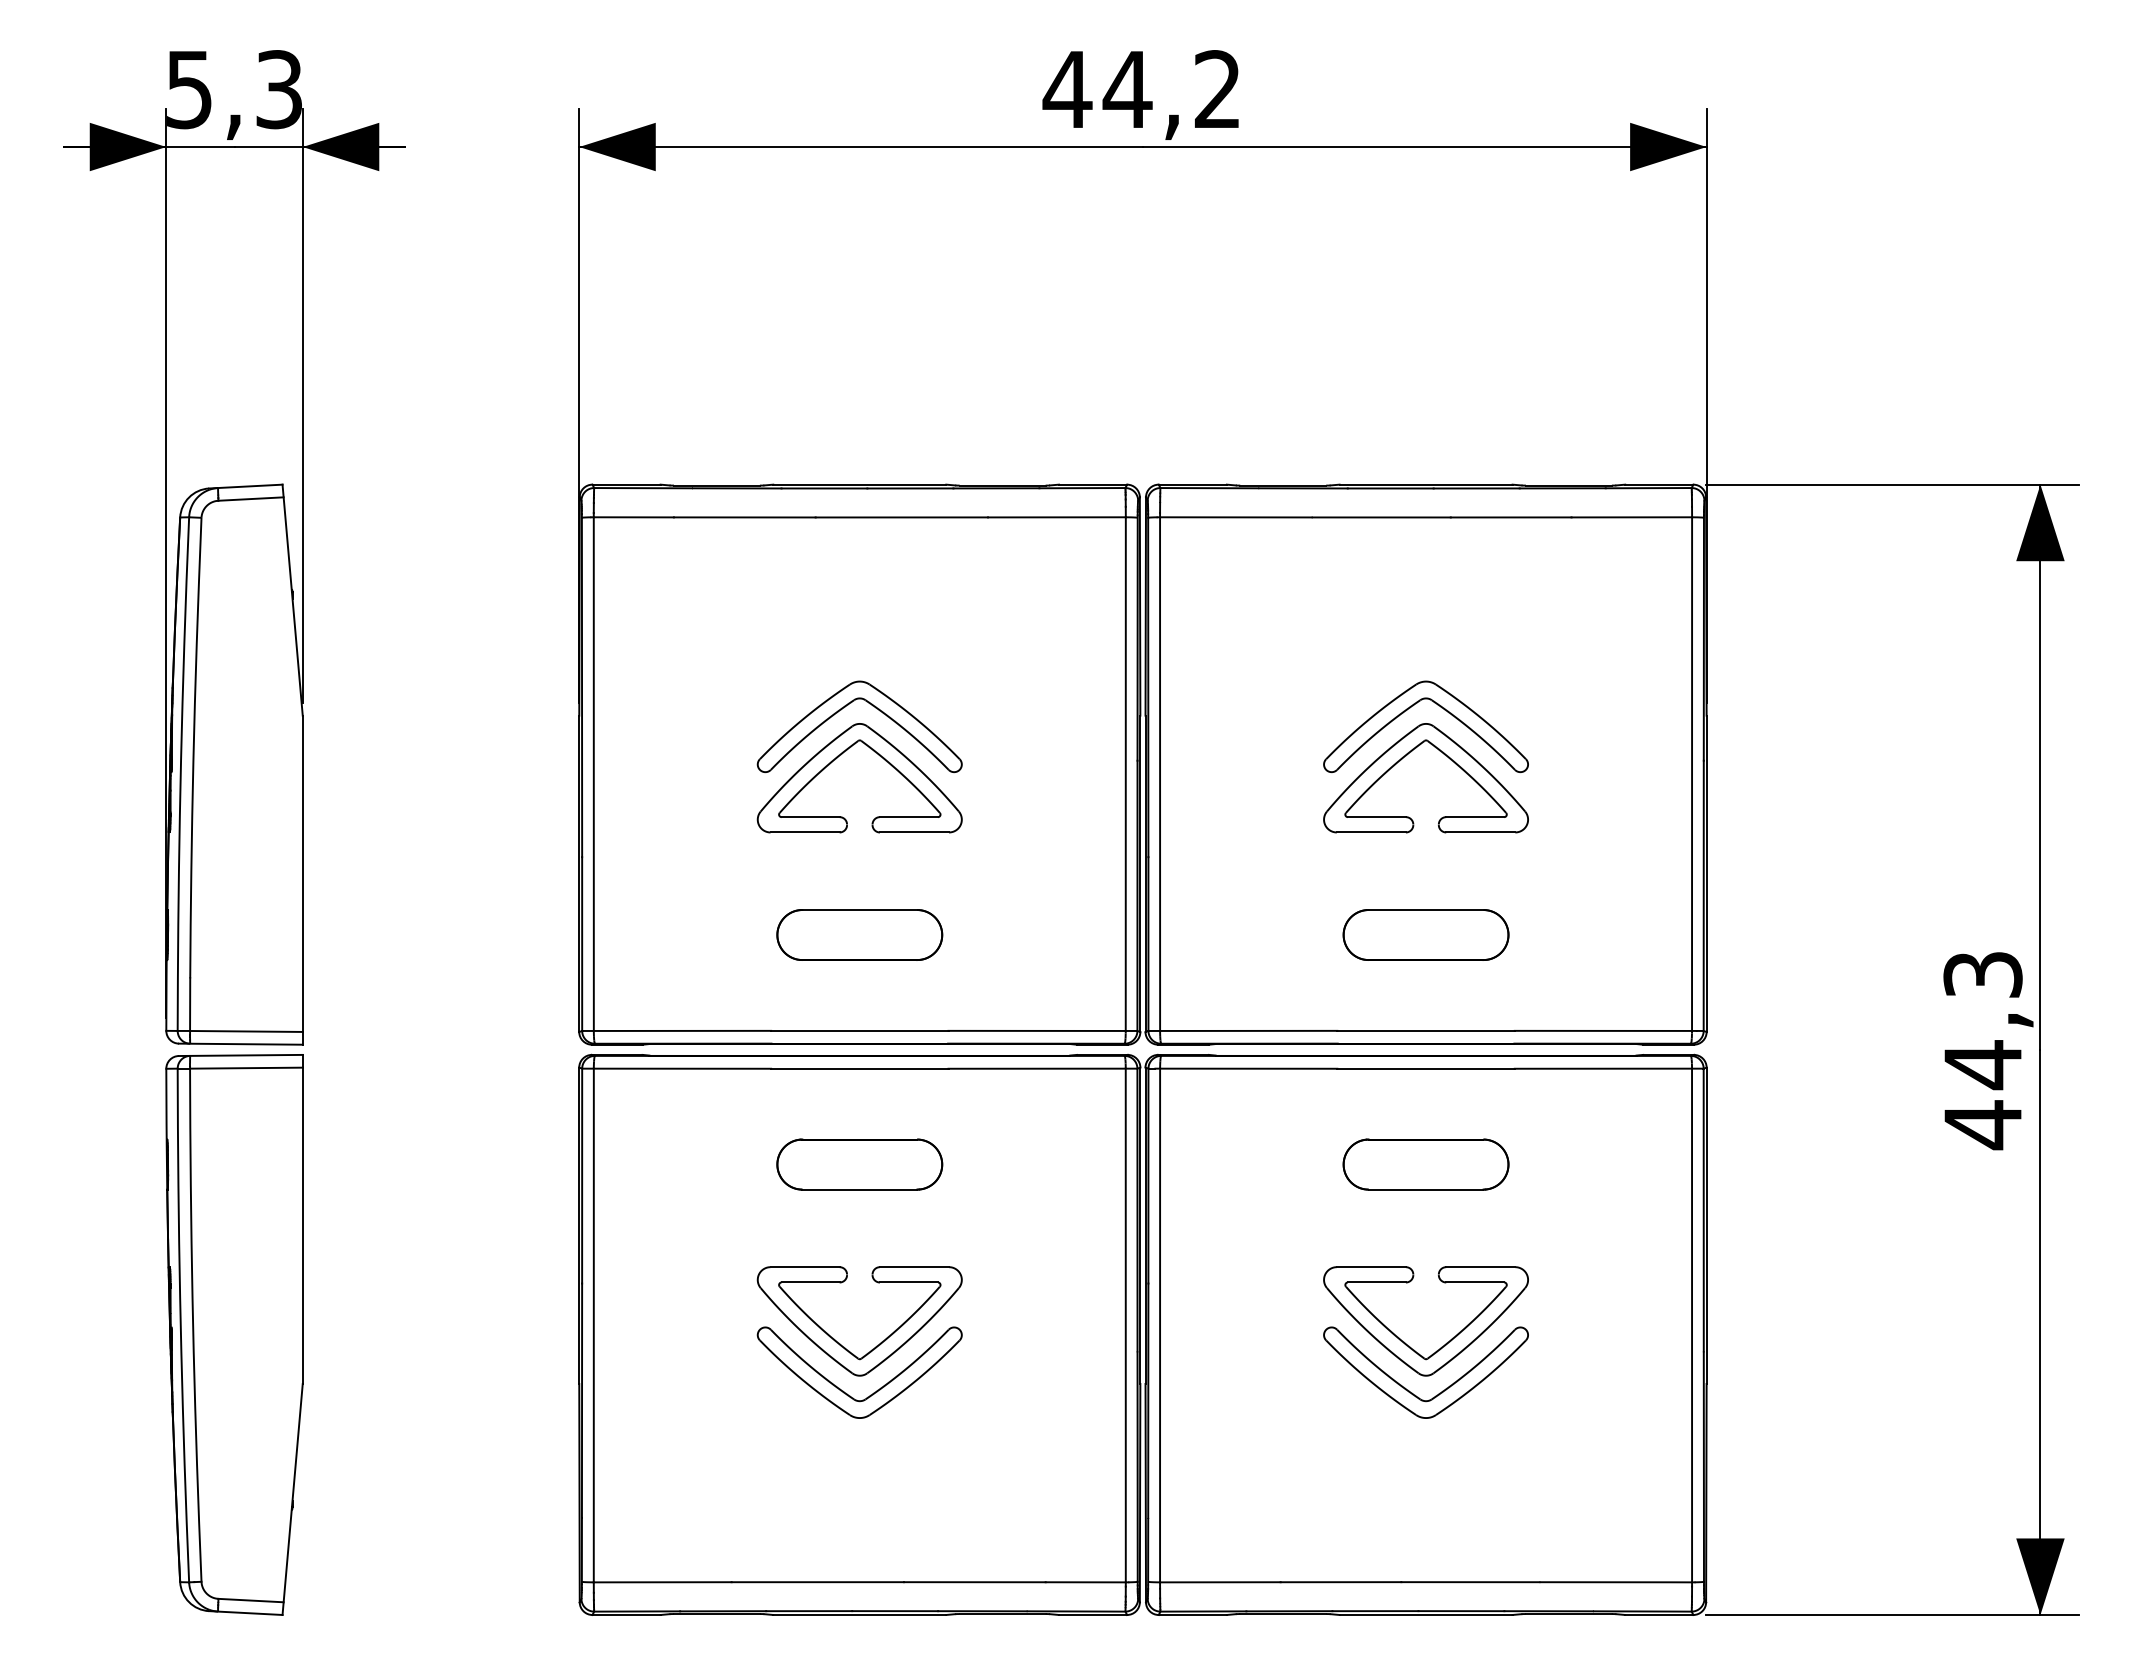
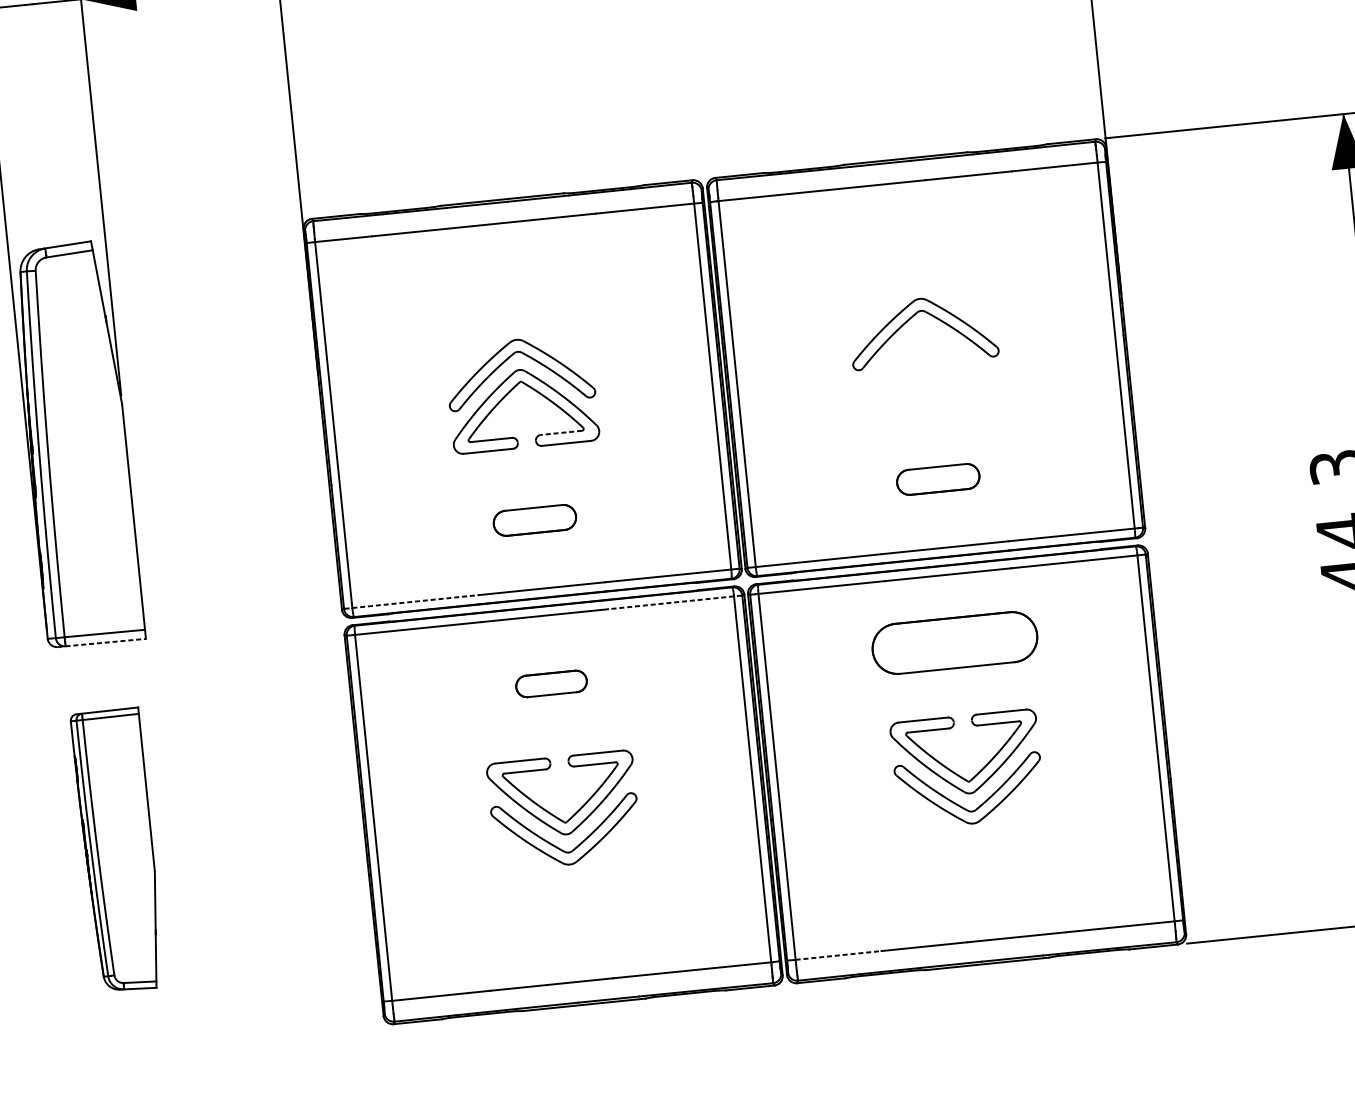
part: (1406, 756) -> (911, 353), removed
line: (908, 817) -> (561, 433), solid -> dashed
part: (859, 934) -> (534, 520), size x0.7
part: (1425, 934) -> (937, 479), size x0.7
line: (677, 1030) -> (411, 601), solid -> dashed
line: (240, 1044) -> (101, 643), solid -> dashed
line: (1042, 1068) -> (674, 602), solid -> dashed
part: (859, 1164) -> (551, 683), size x0.6
part: (1425, 1164) -> (954, 642), size x1.4
part: (234, 1334) -> (118, 850), size x0.7
line: (1220, 1582) -> (838, 955), solid -> dashed

